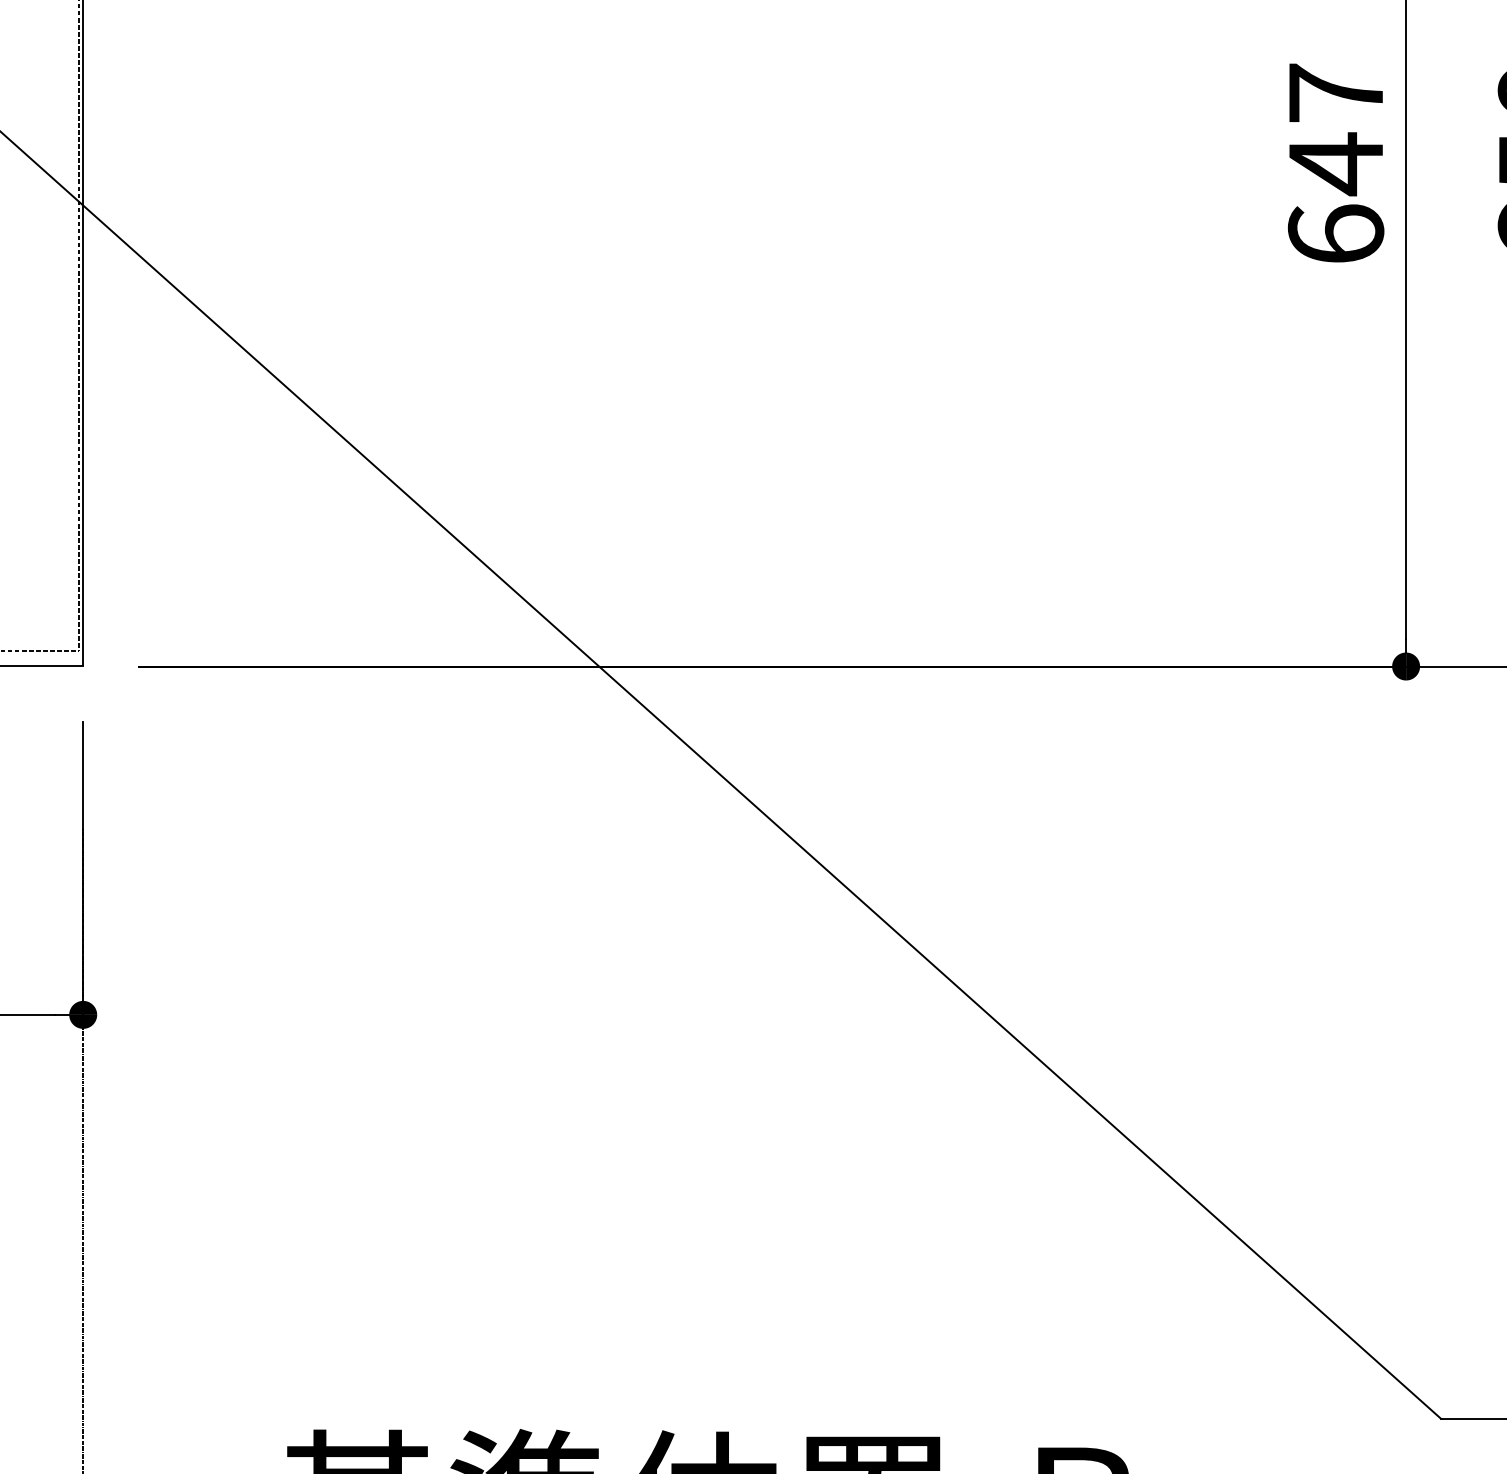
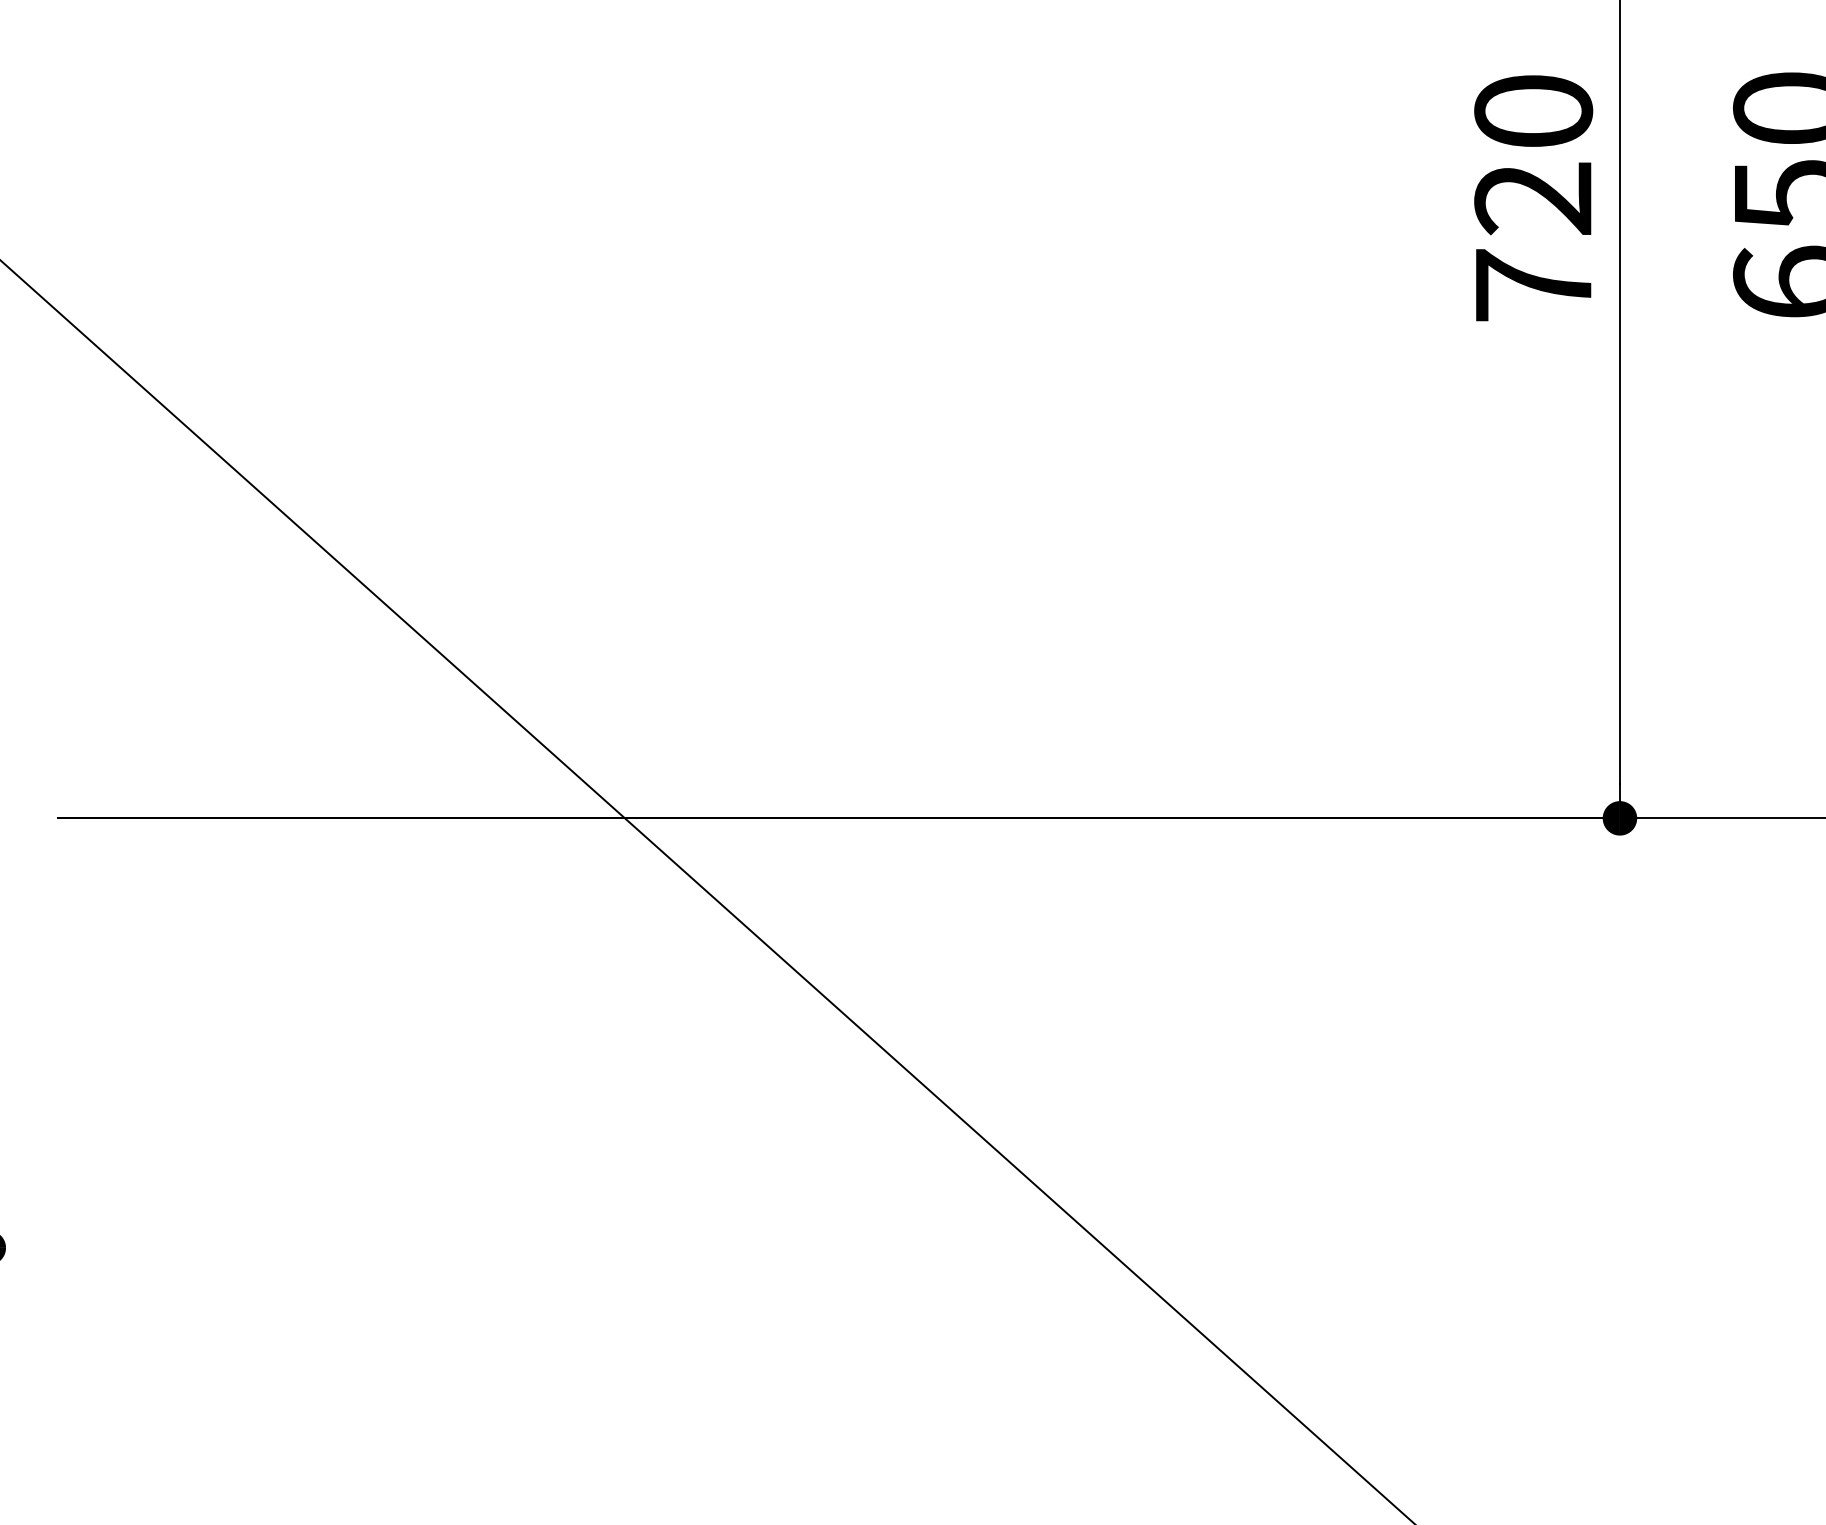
text: (1335, 163) -> (1532, 198), 647 -> 720

